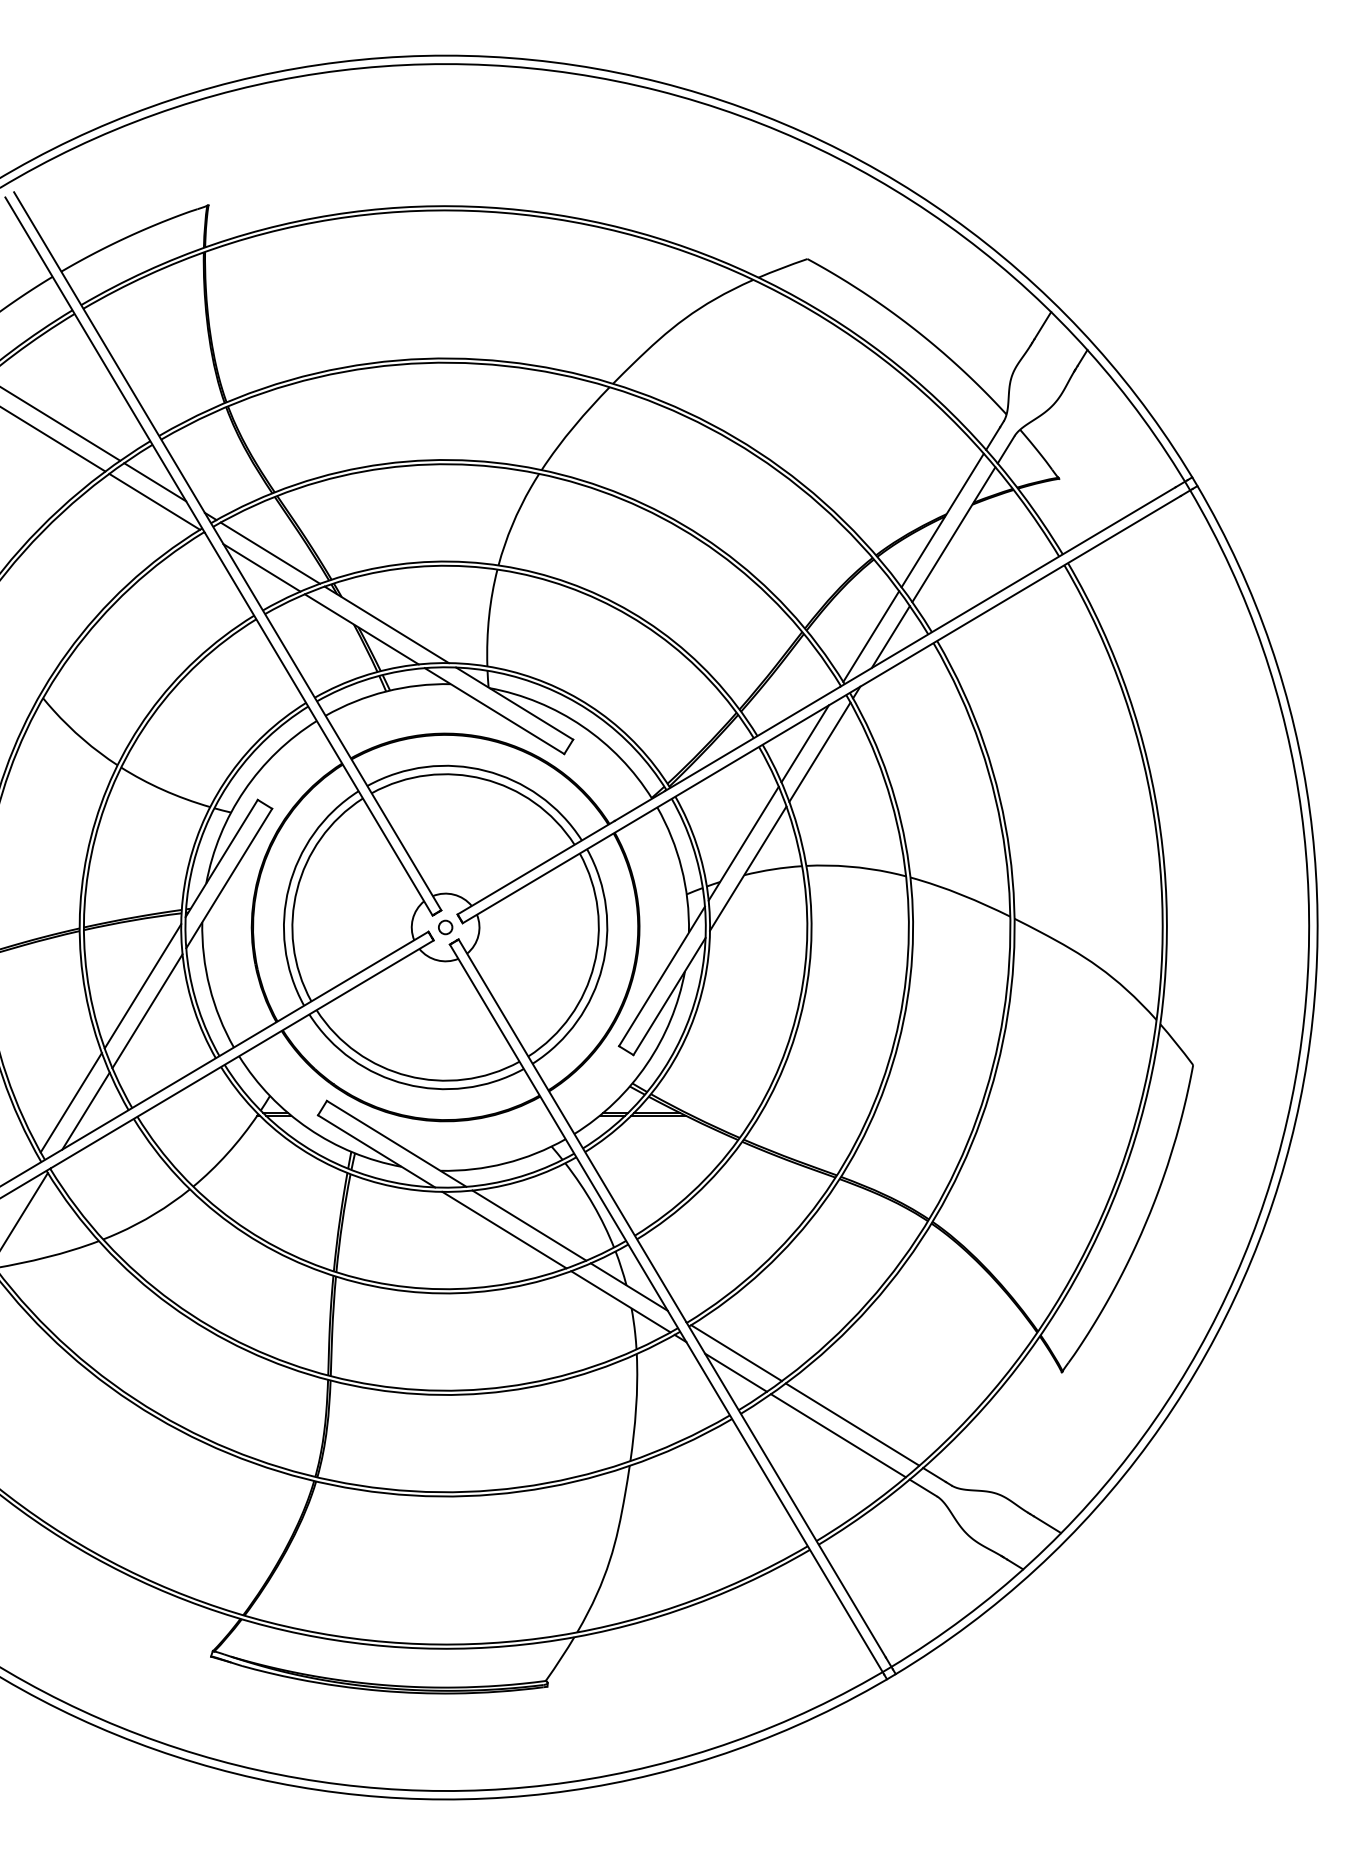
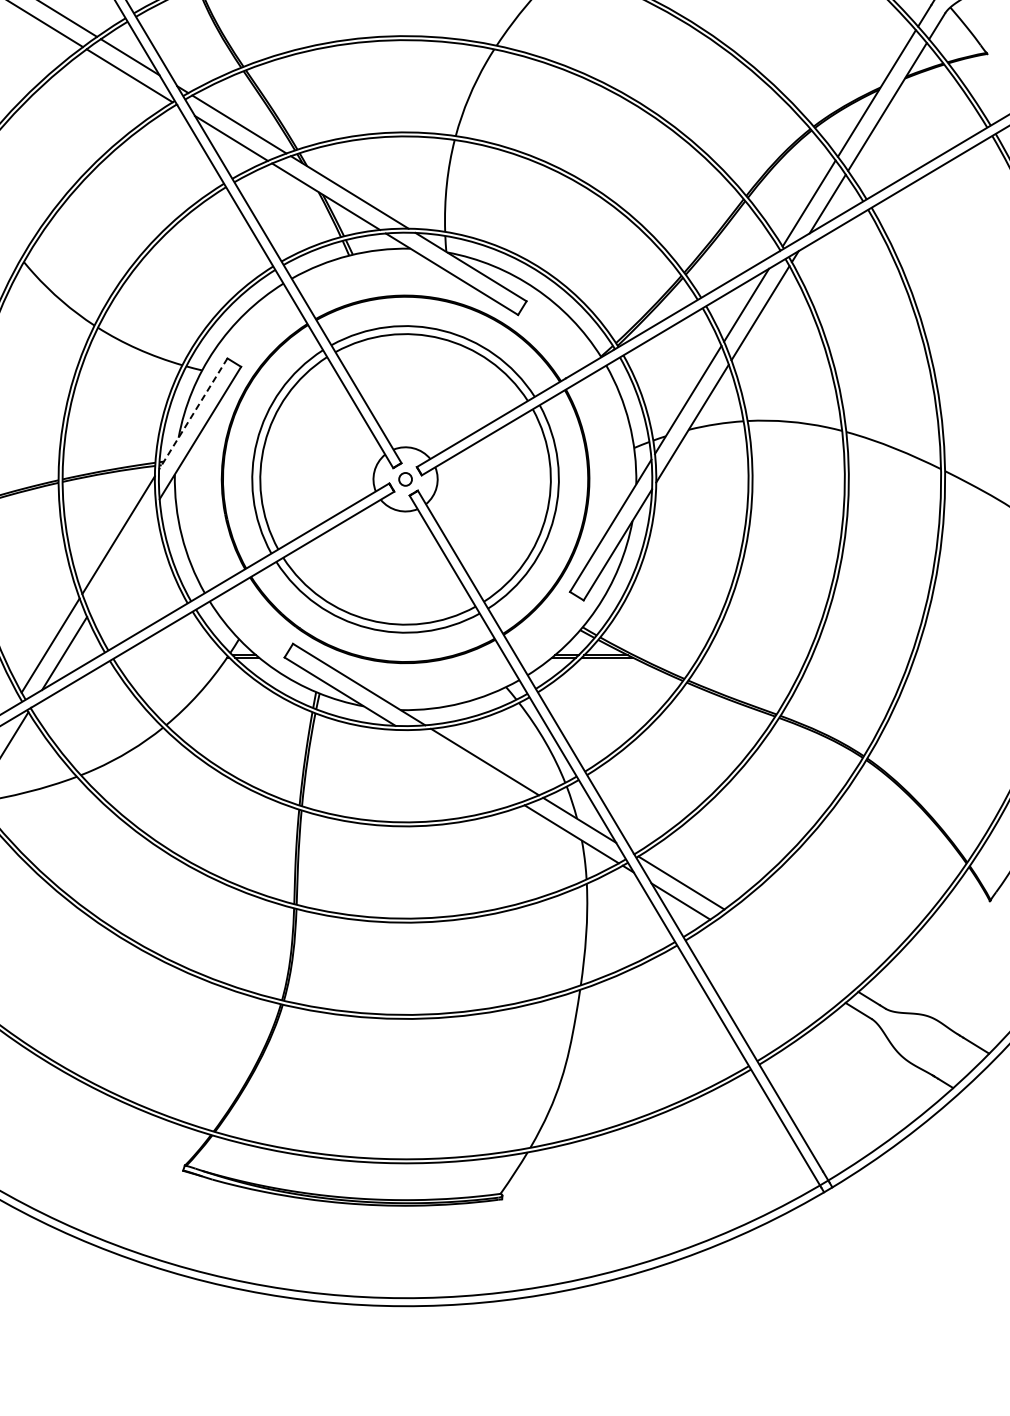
line: (221, 858) -> (193, 413), solid -> dashed
line: (147, 1011) -> (122, 559), removed
line: (504, 1229) -> (461, 765), removed
line: (852, 1424) -> (791, 950), removed
line: (837, 1435) -> (777, 961), removed

